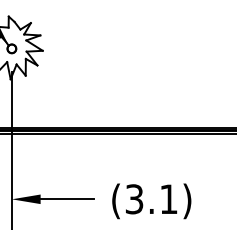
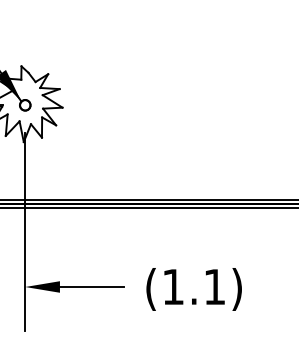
text: (134, 198) -> (173, 286), (3.1) -> (1.1)

